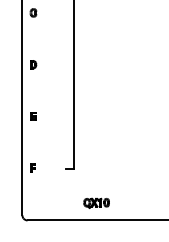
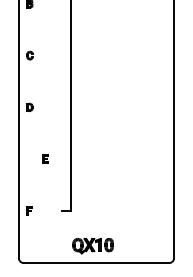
part: (34, 115) -> (45, 158), moved
part: (96, 202) -> (92, 245), size x1.6

